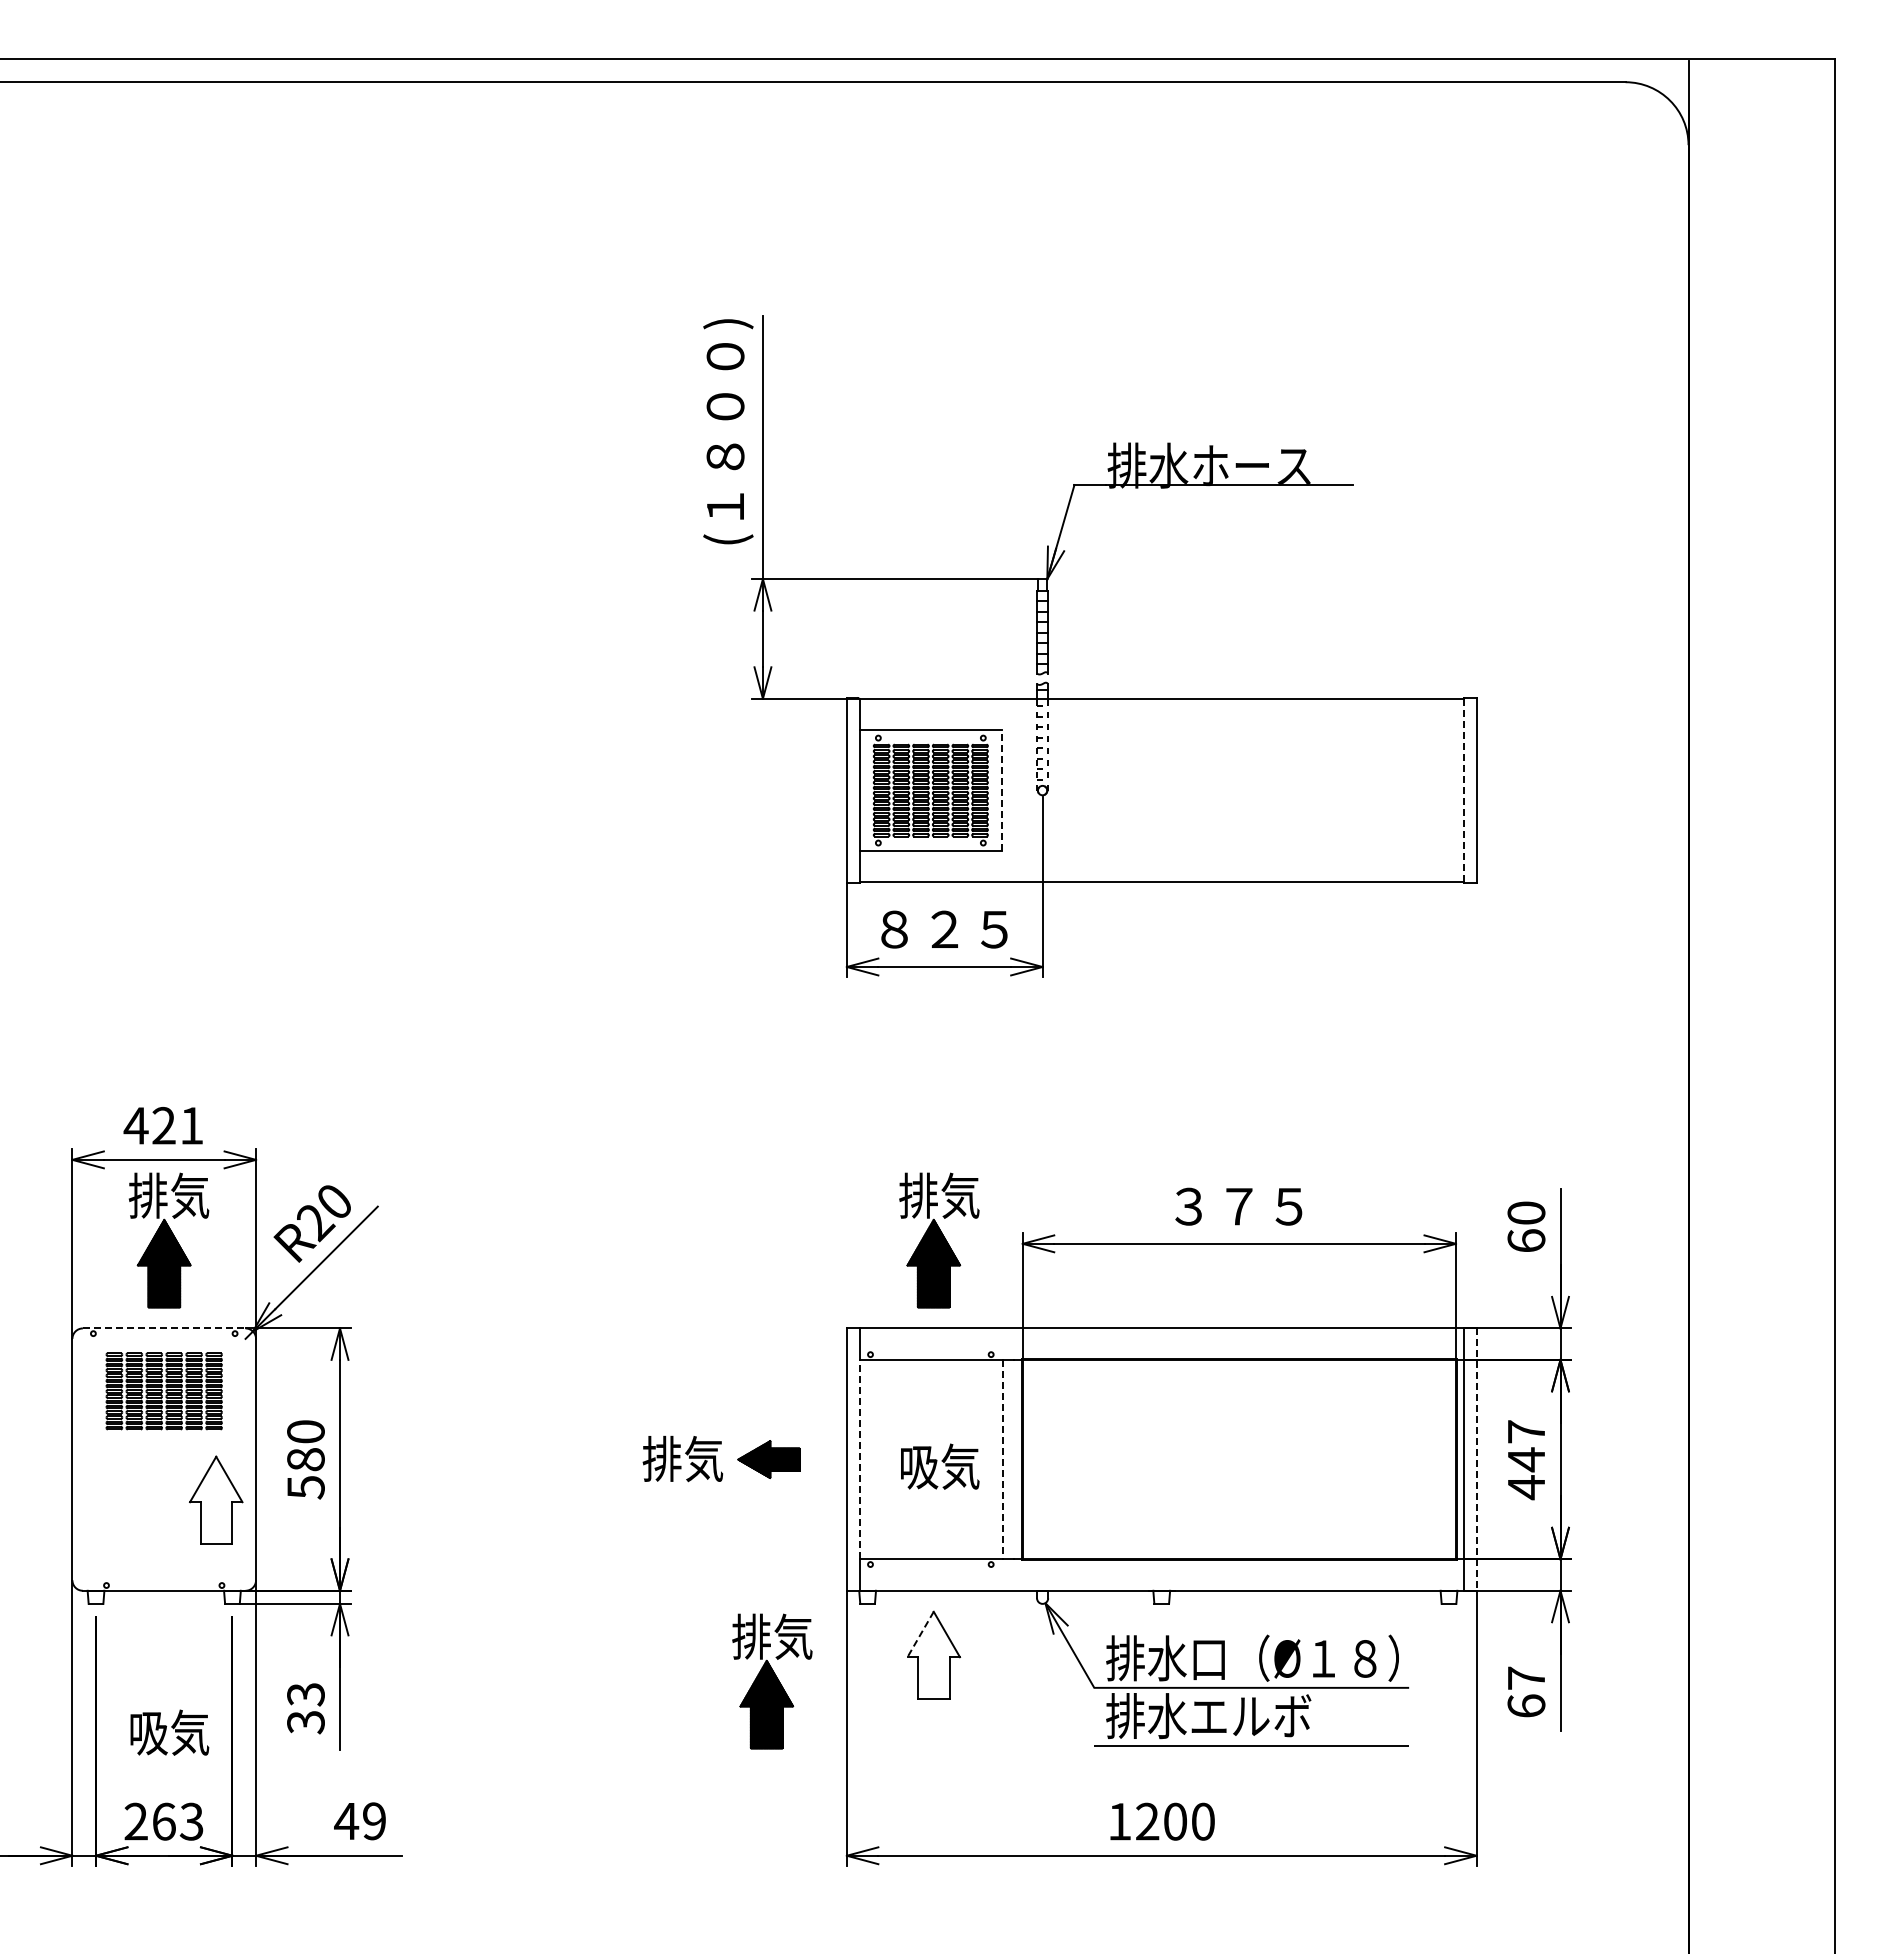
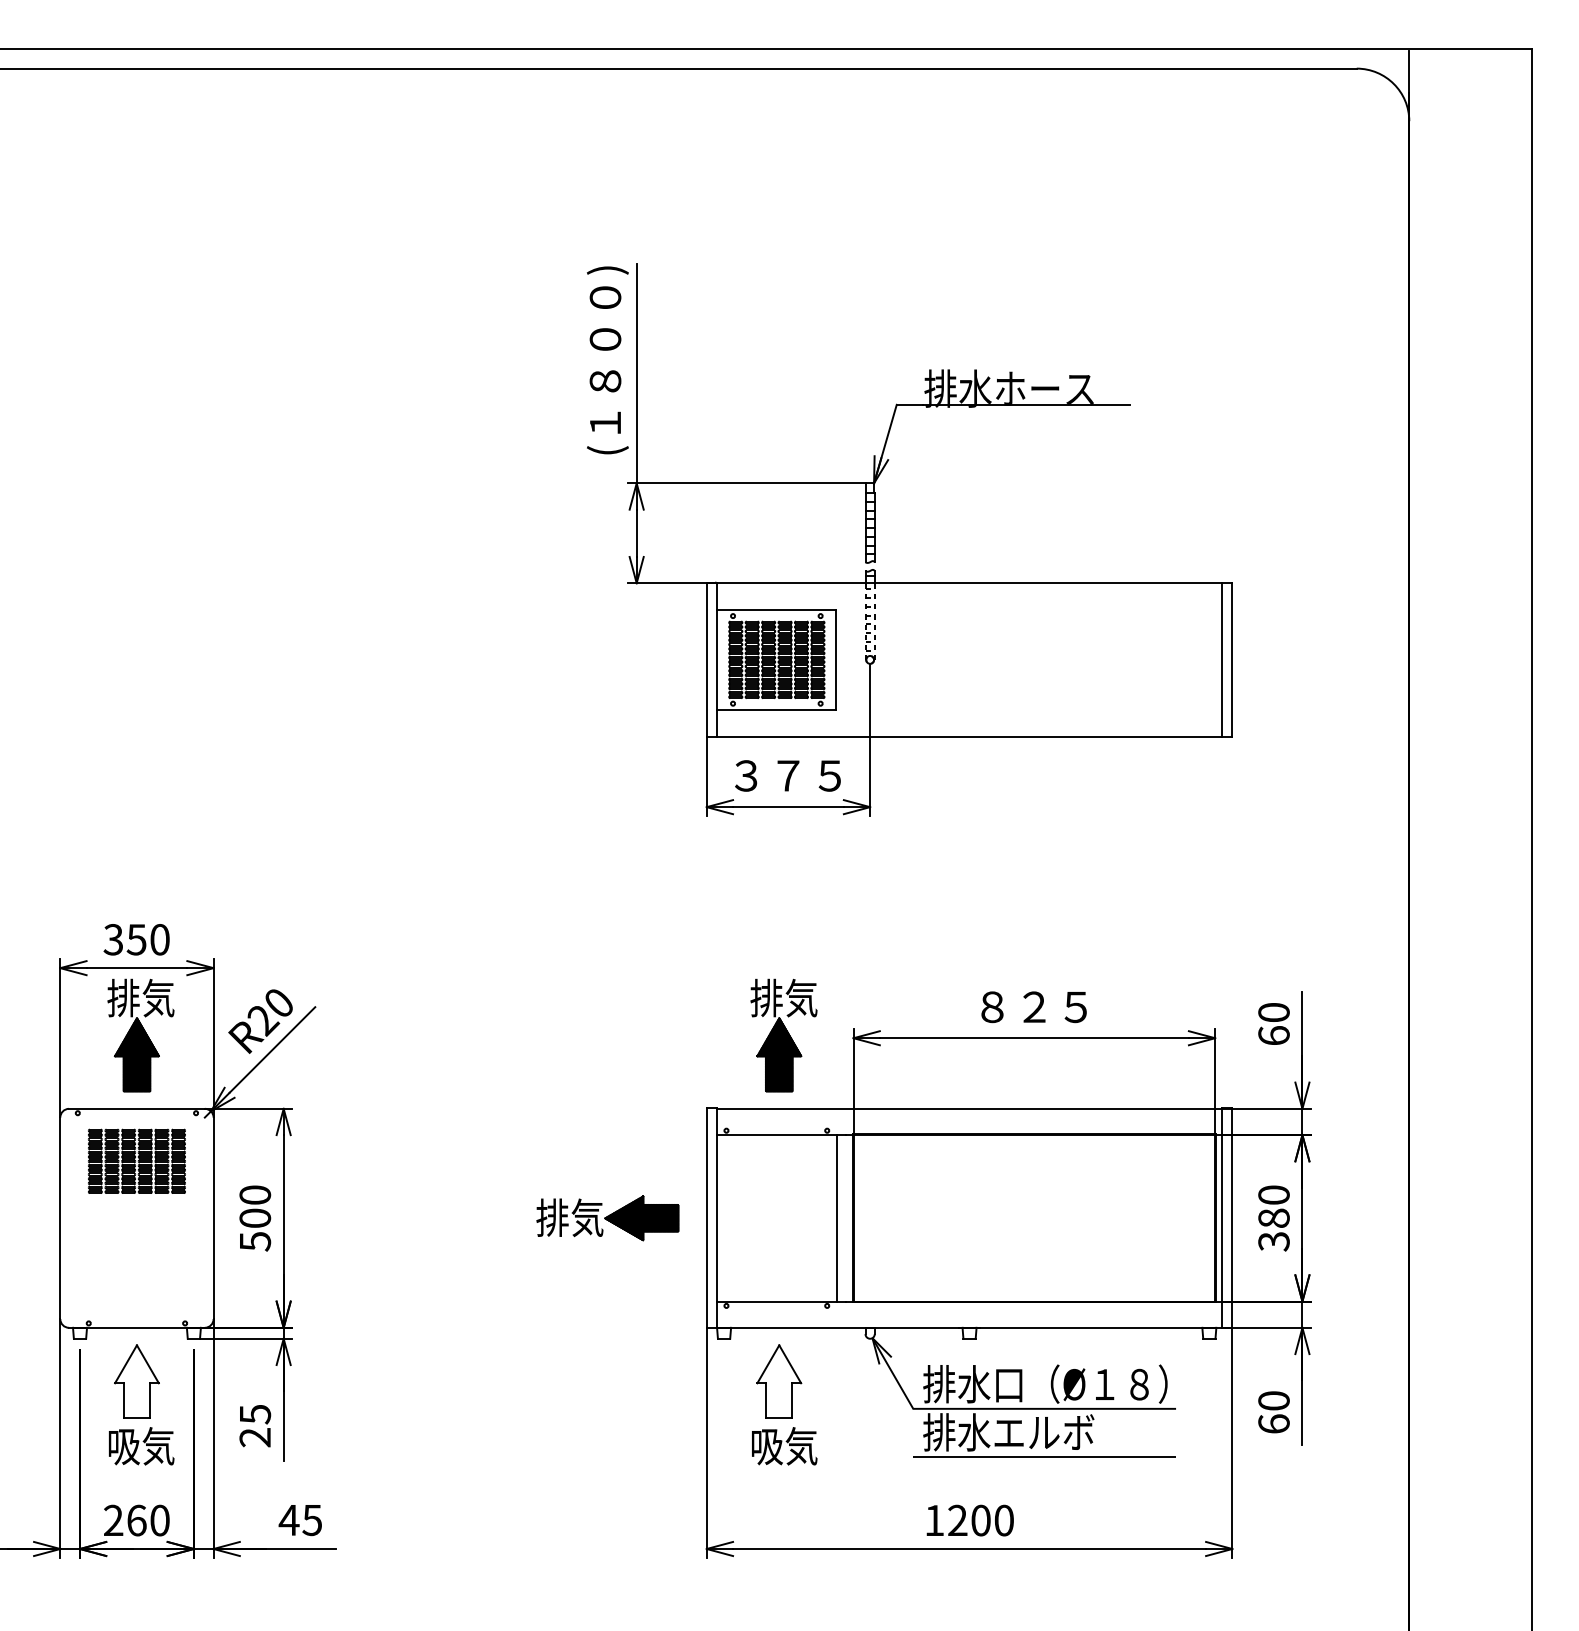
line: (1001, 790) -> (835, 659), dashed -> solid
line: (1463, 790) -> (1221, 659), dashed -> solid
text: (918, 929) -> (766, 775), ８２５ -> ３７５
text: (163, 1125) -> (136, 939), 421 -> 350
text: (1213, 1206) -> (1012, 1007), ３７５ -> ８２５
line: (164, 1328) -> (137, 1108), dashed -> solid
text: (305, 1459) -> (254, 1218), 580 -> 500
part: (768, 1459) -> (641, 1218), size x1.43
line: (859, 1459) -> (717, 1218), dashed -> solid
line: (1003, 1459) -> (837, 1218), dashed -> solid
line: (1476, 1459) -> (1232, 1218), dashed -> solid
text: (1526, 1460) -> (1274, 1219), 447 -> 380
text: (940, 1466) -> (784, 1446), moved
part: (216, 1499) -> (137, 1381), moved
line: (920, 1634) -> (768, 1364), dashed -> solid
text: (1526, 1677) -> (1274, 1400), 67 -> 60
part: (772, 1681) -> (644, 1403), removed
text: (305, 1708) -> (254, 1426), 33 -> 25
text: (191, 1821) -> (159, 1520), 263 -> 260
text: (373, 1821) -> (311, 1520), 49 -> 45

